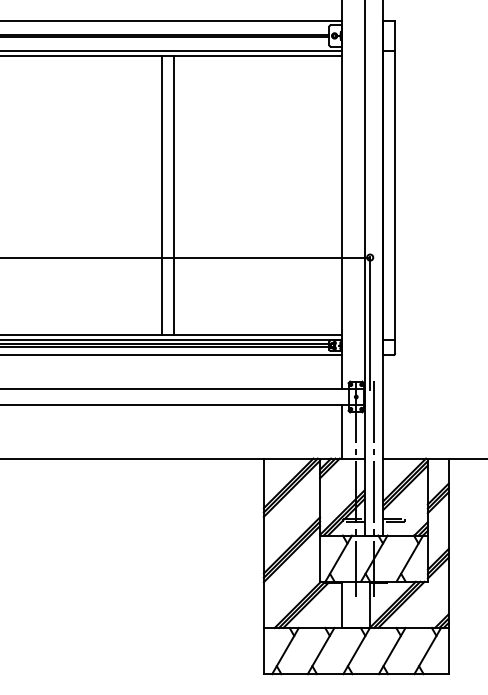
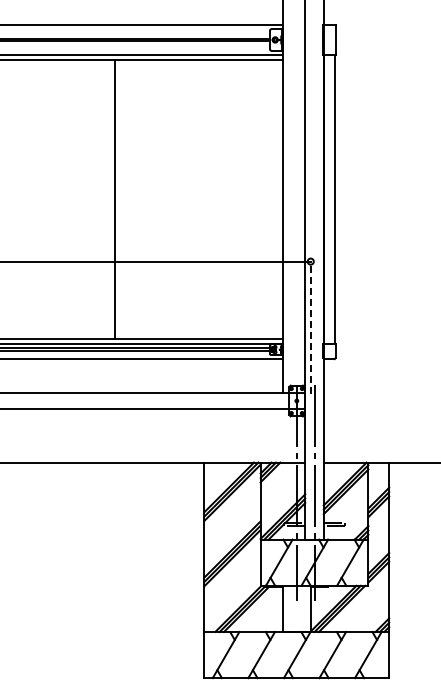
line: (162, 195) -> (103, 199), removed
line: (370, 322) -> (311, 326), solid -> dashed
line: (342, 431) -> (283, 435), removed

